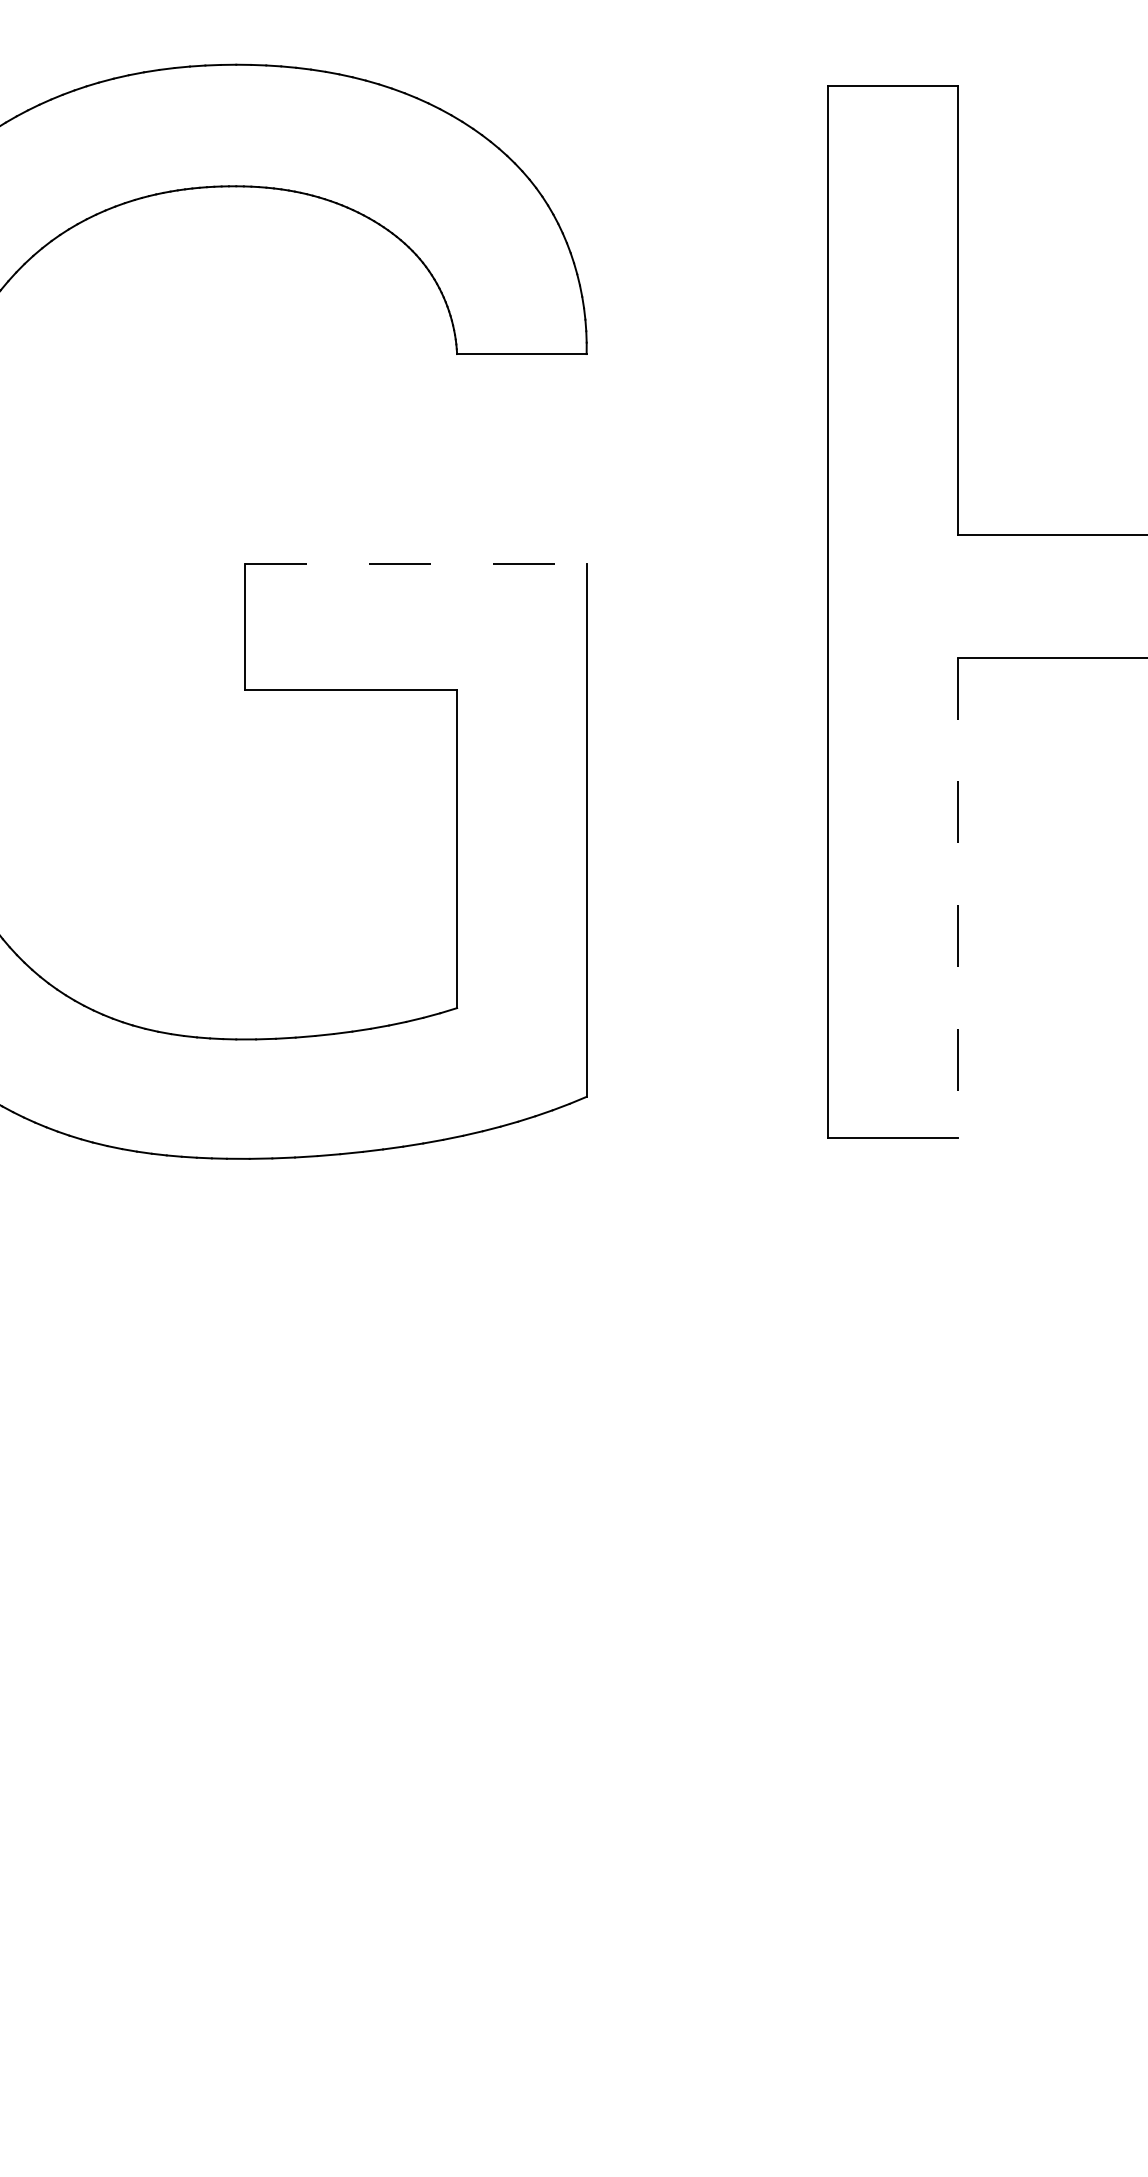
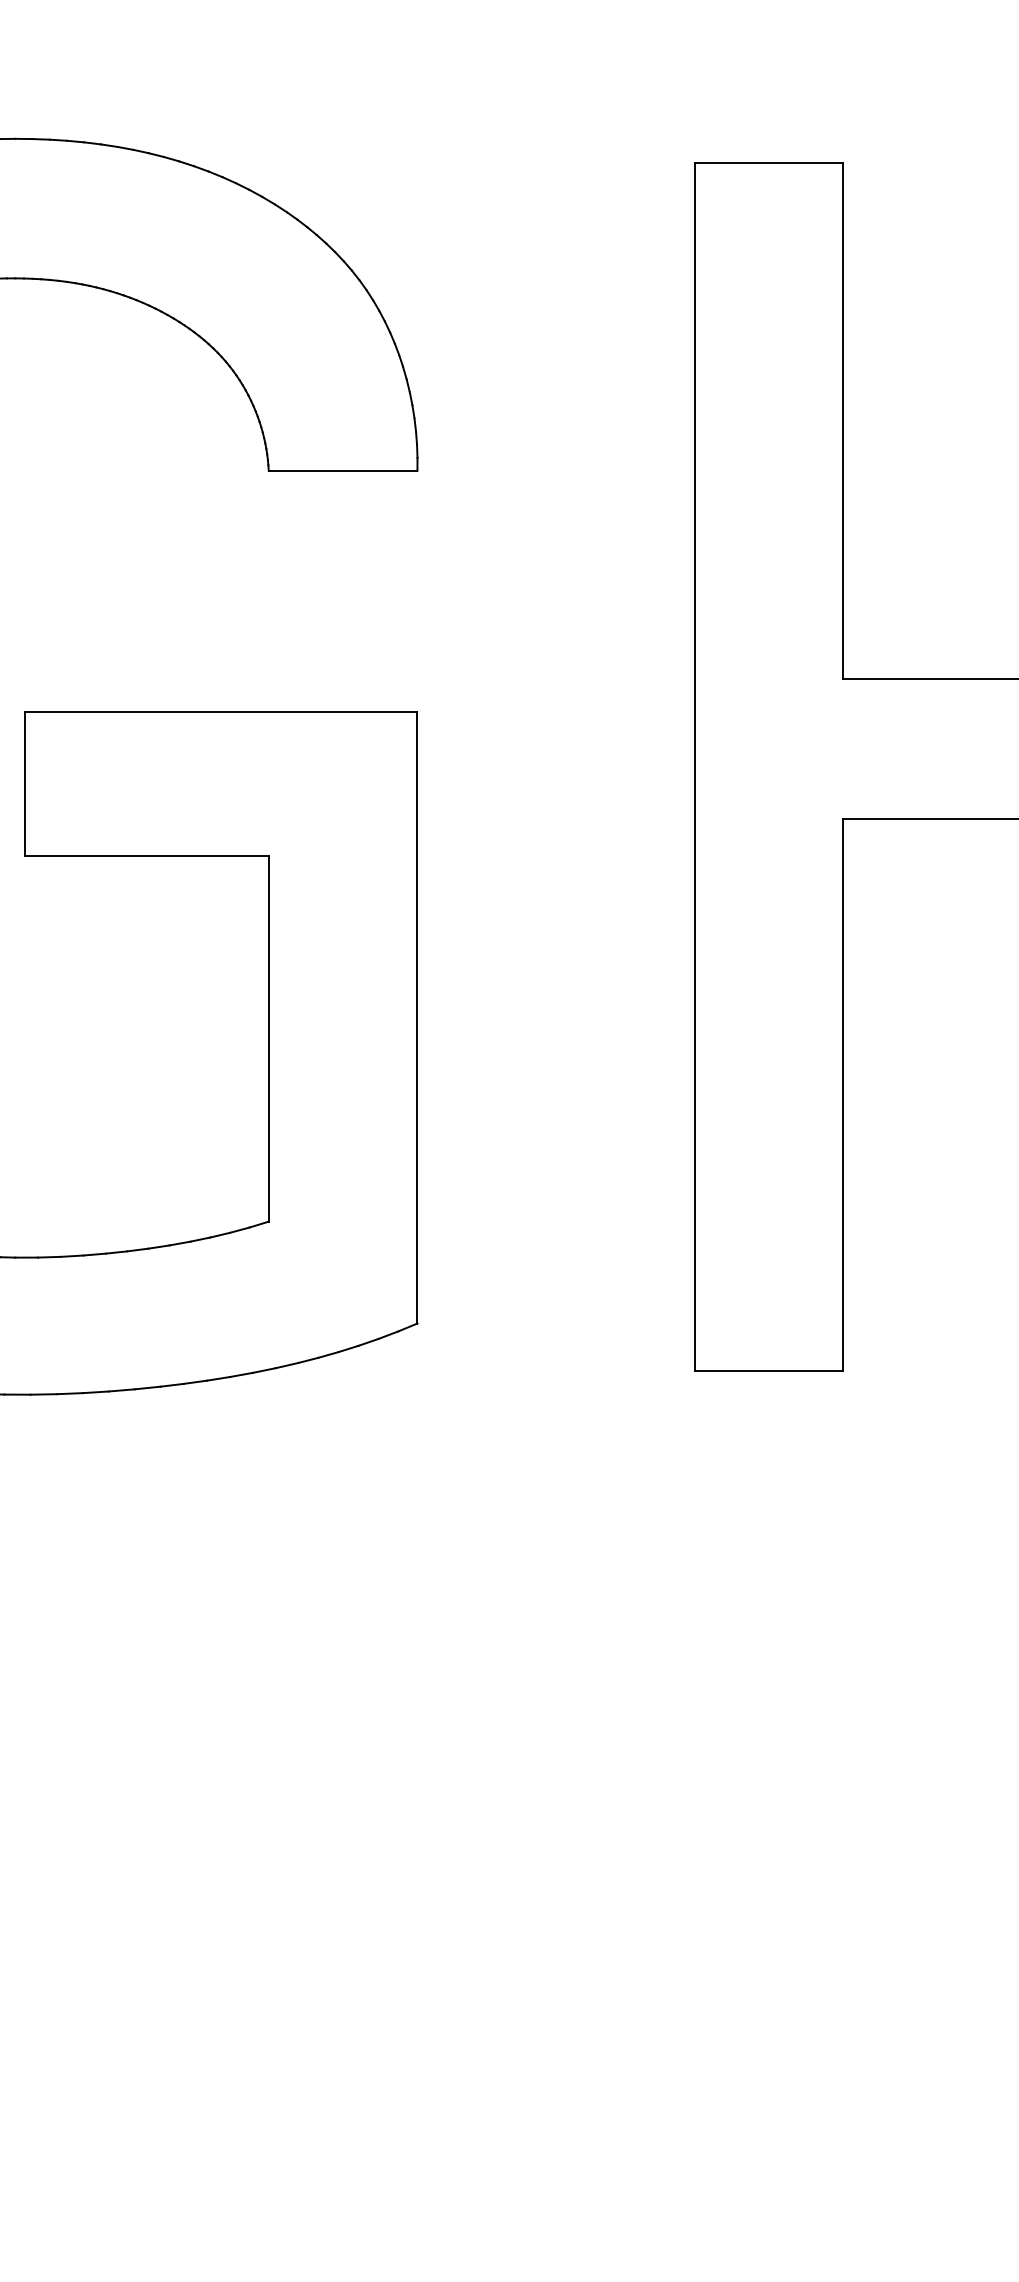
line: (415, 564) -> (221, 712), dashed -> solid
line: (957, 898) -> (843, 1095), dashed -> solid

